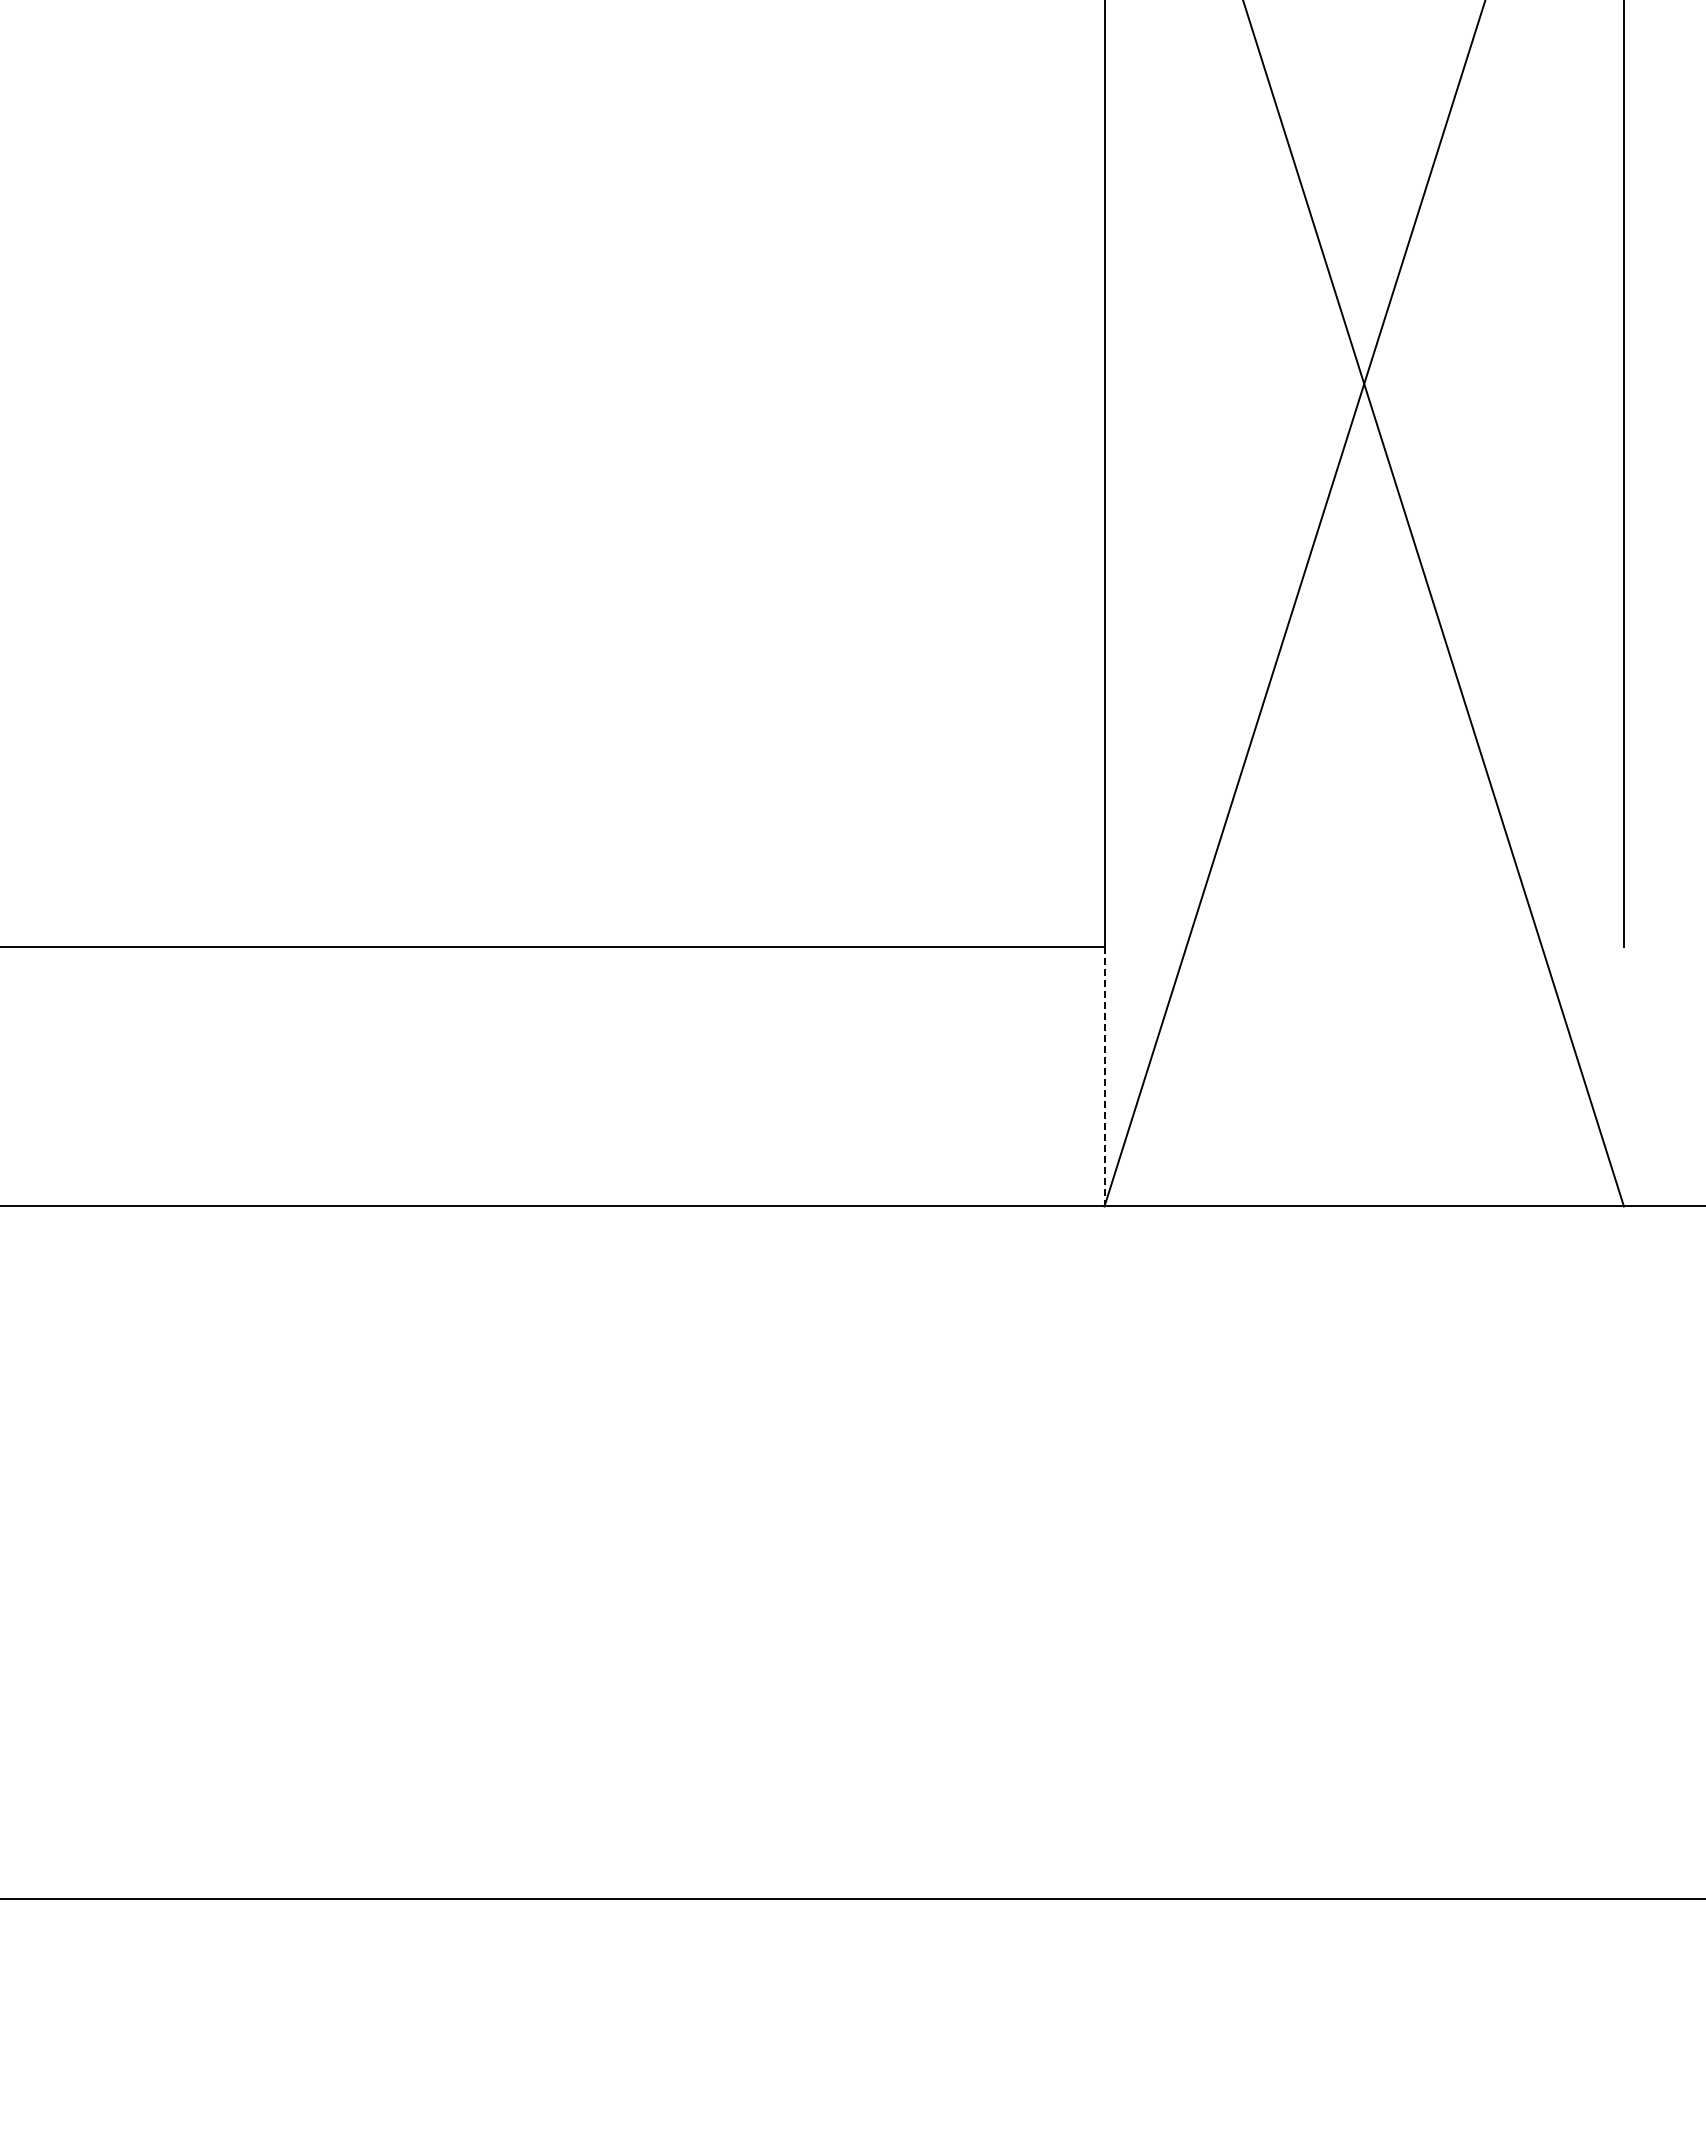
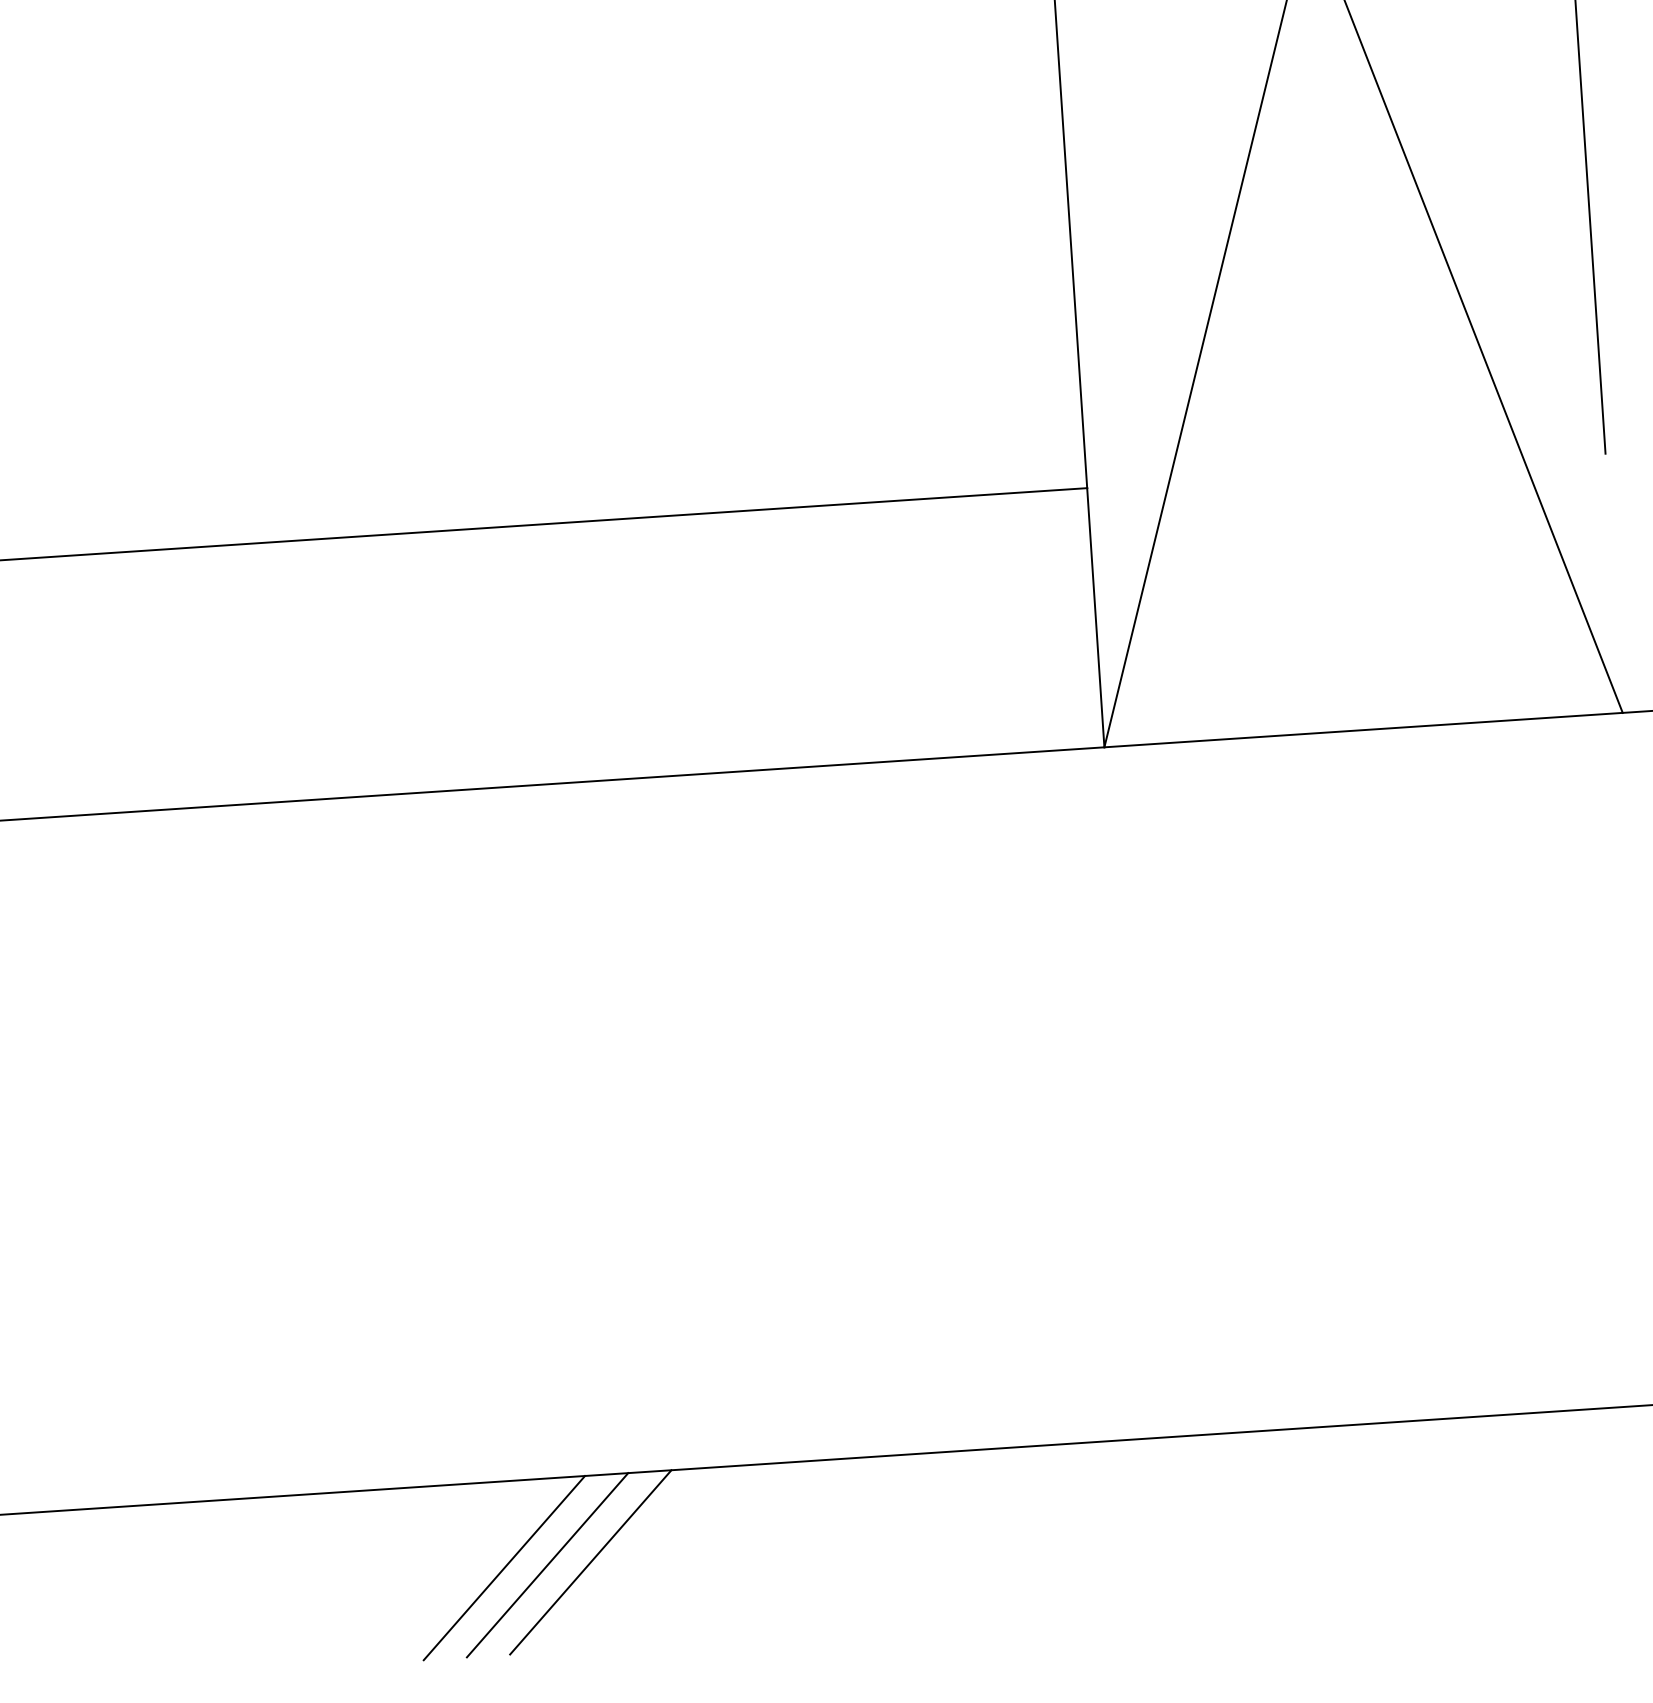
line: (1104, 1076) -> (1095, 617), dashed -> solid
line: (451, 1985) -> (504, 1567), added
line: (494, 1985) -> (547, 1565), added
line: (537, 1985) -> (590, 1562), added

